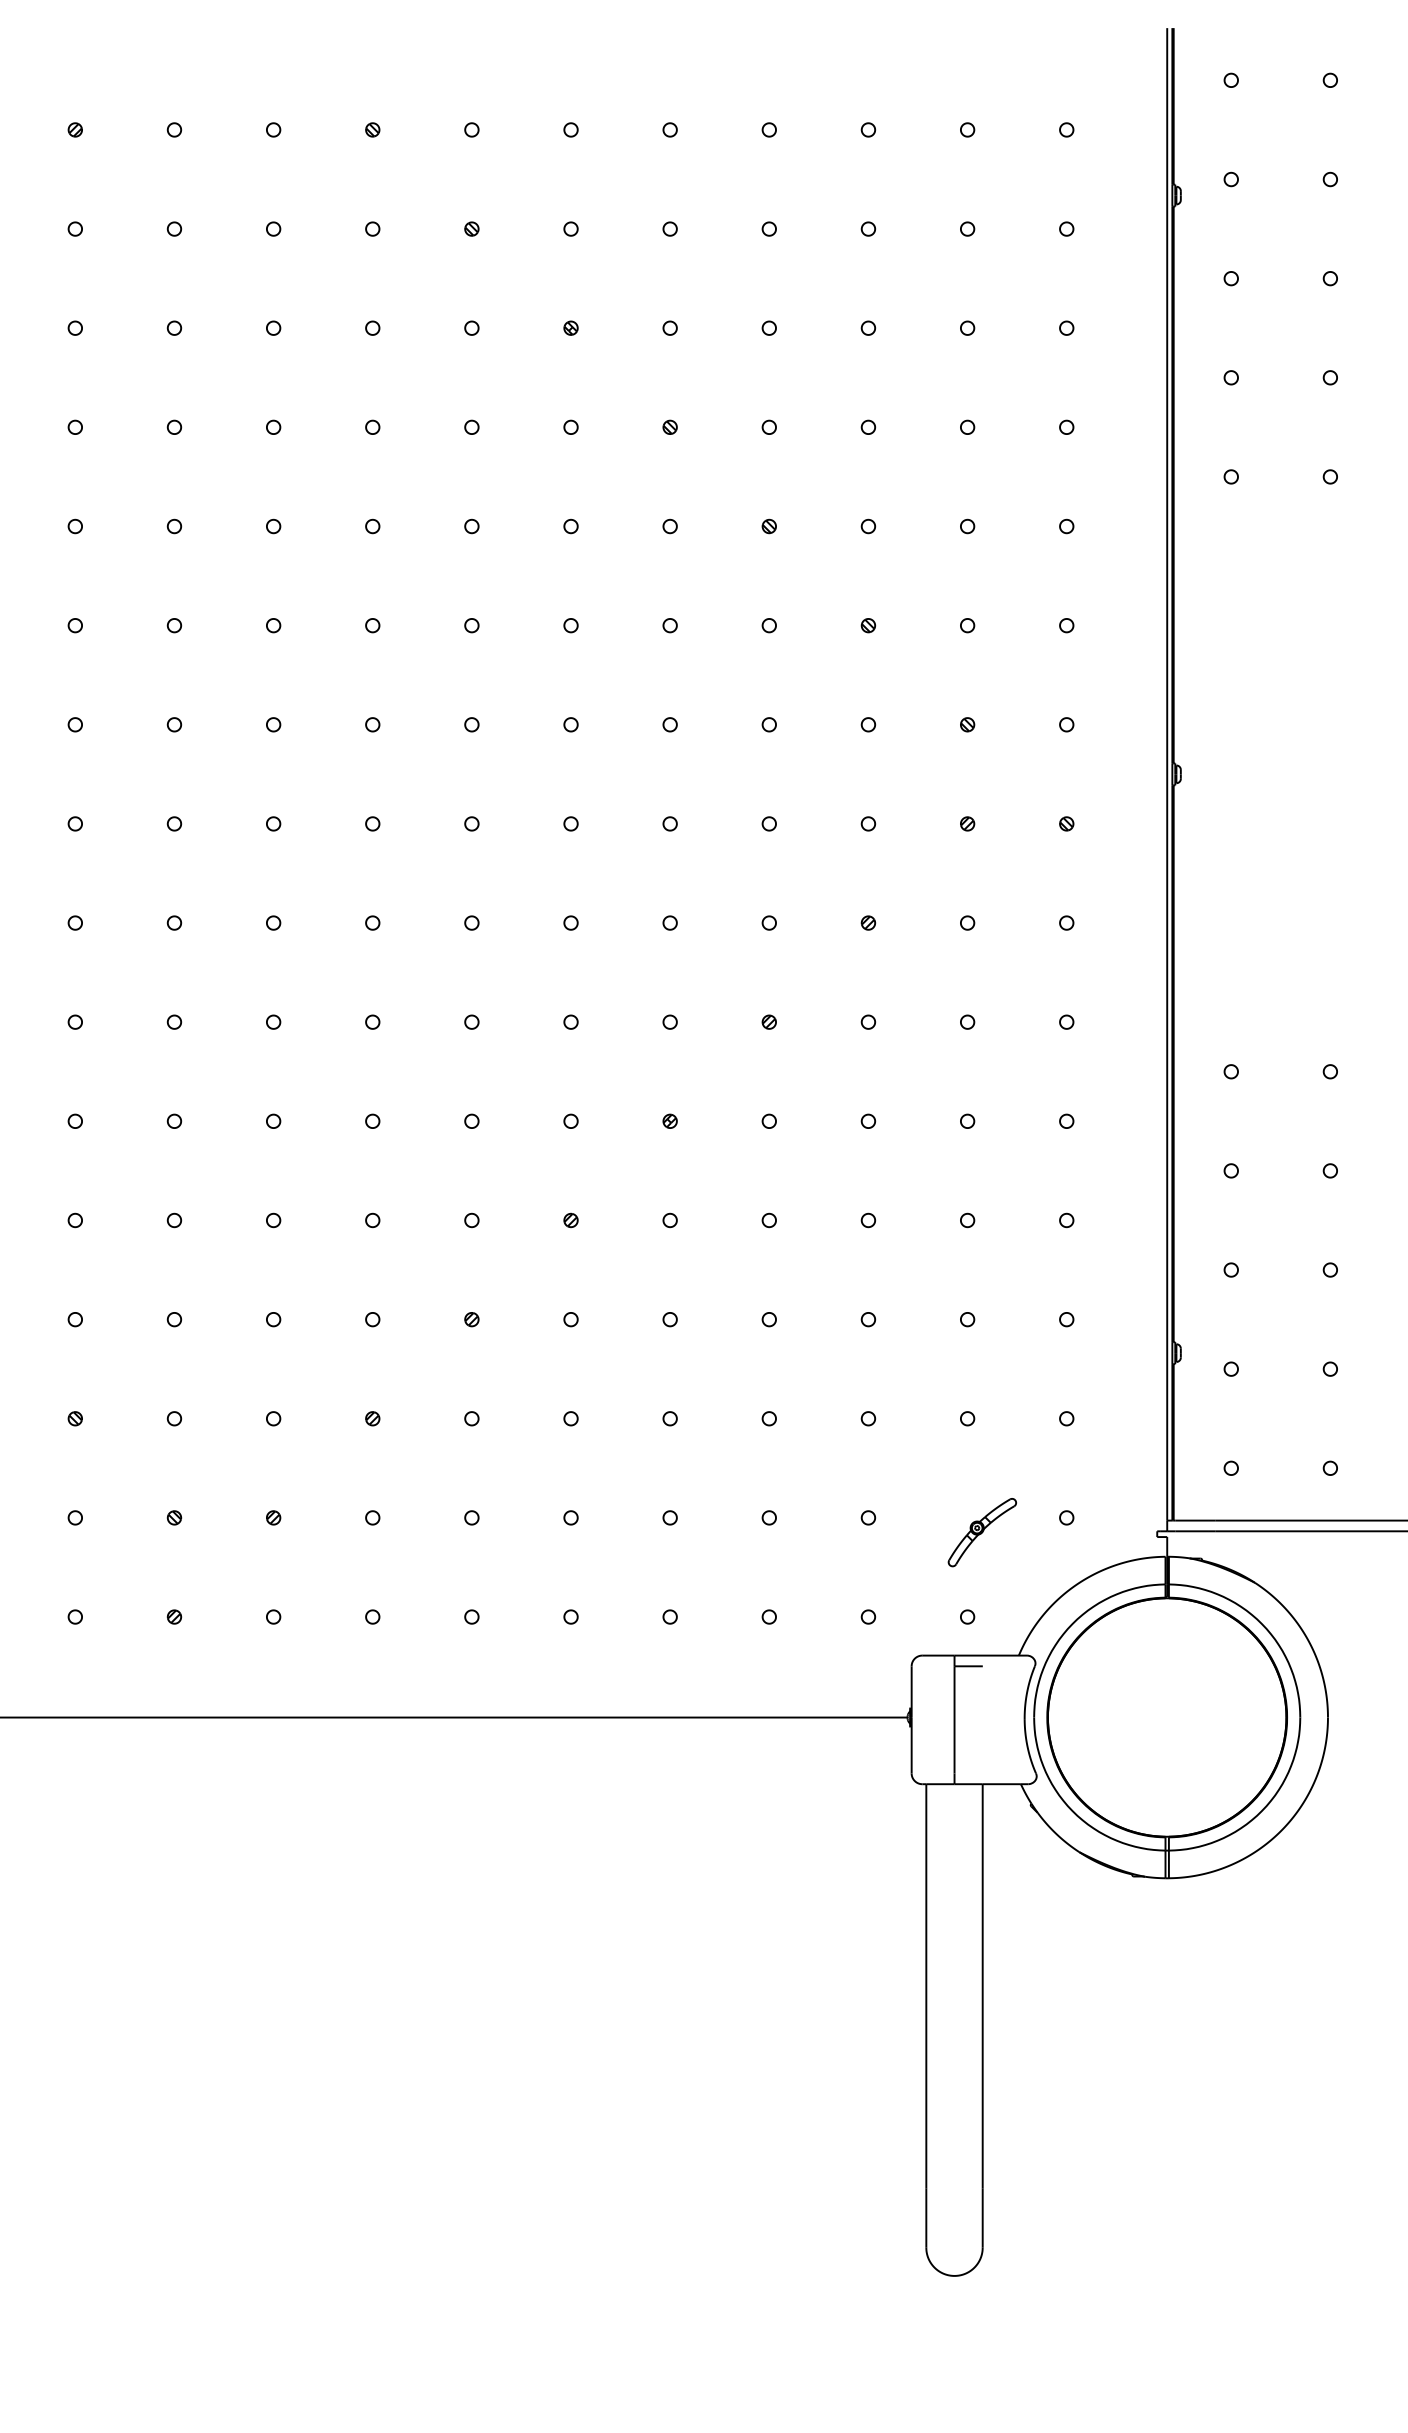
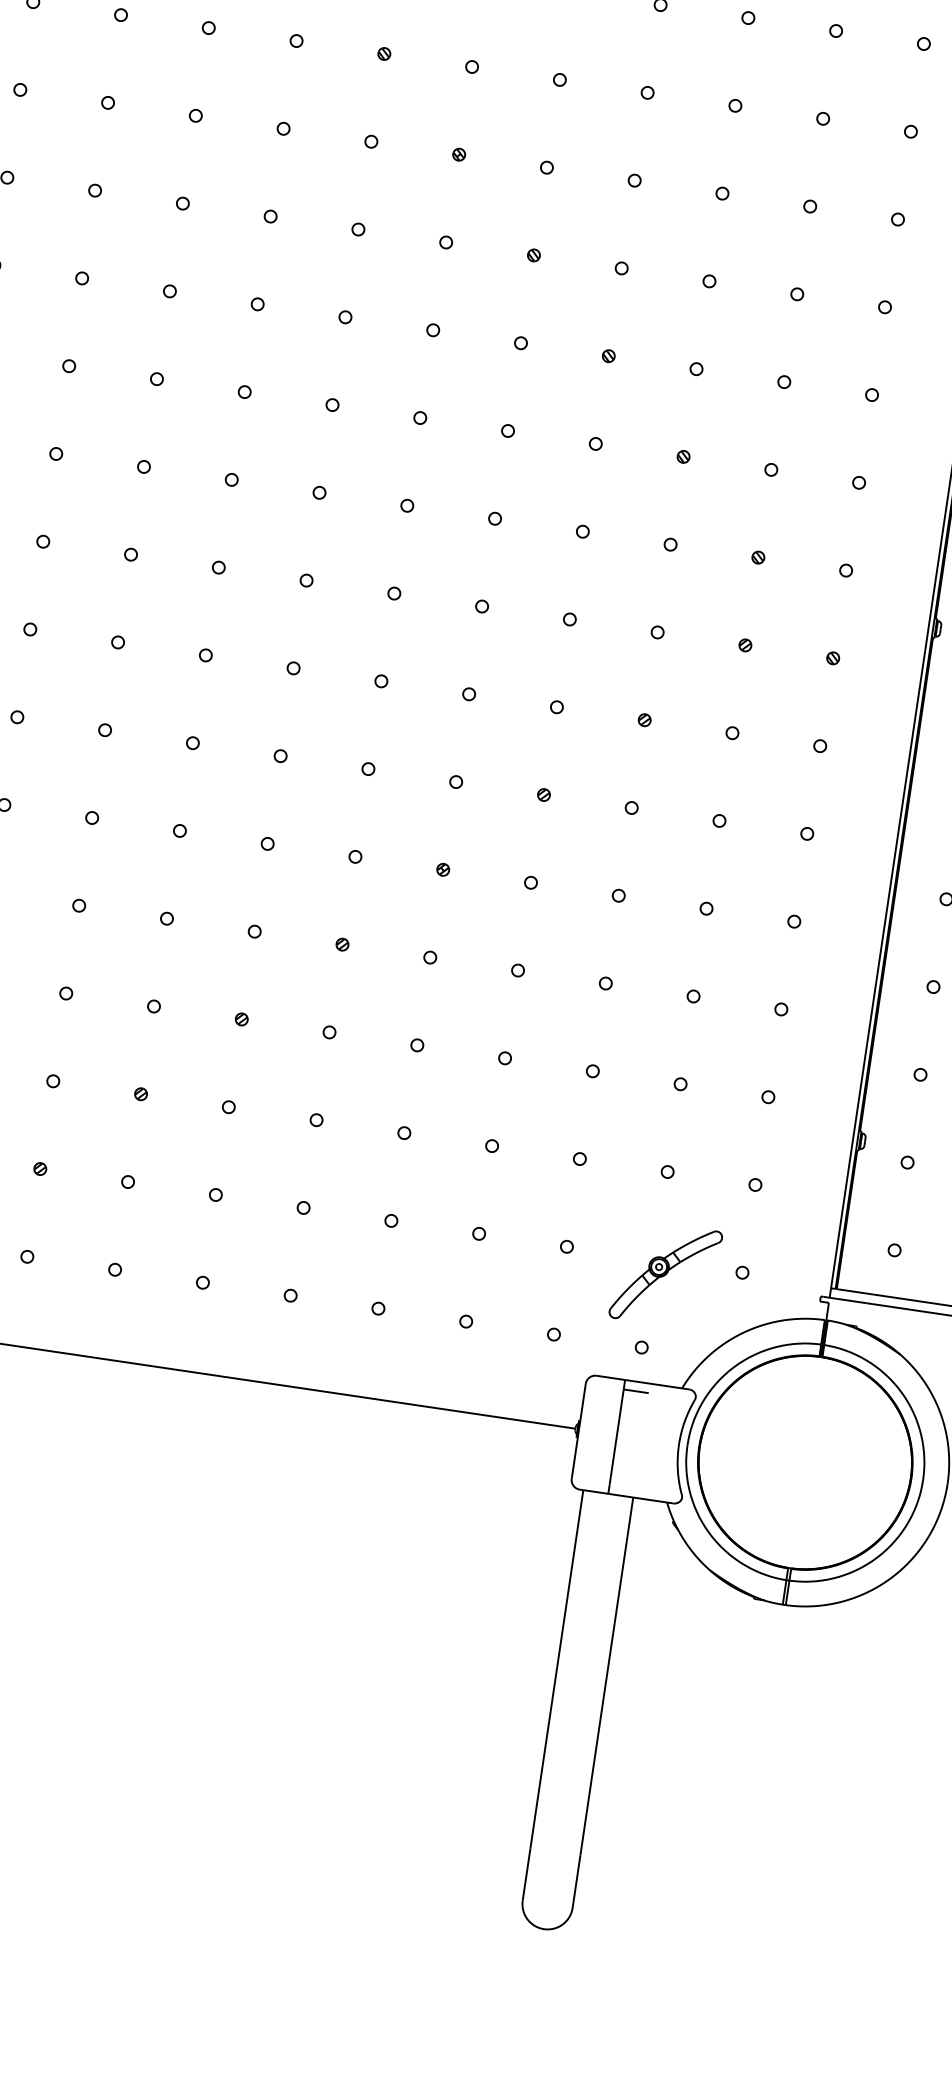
part: (982, 1532) -> (665, 1274), size x1.67

